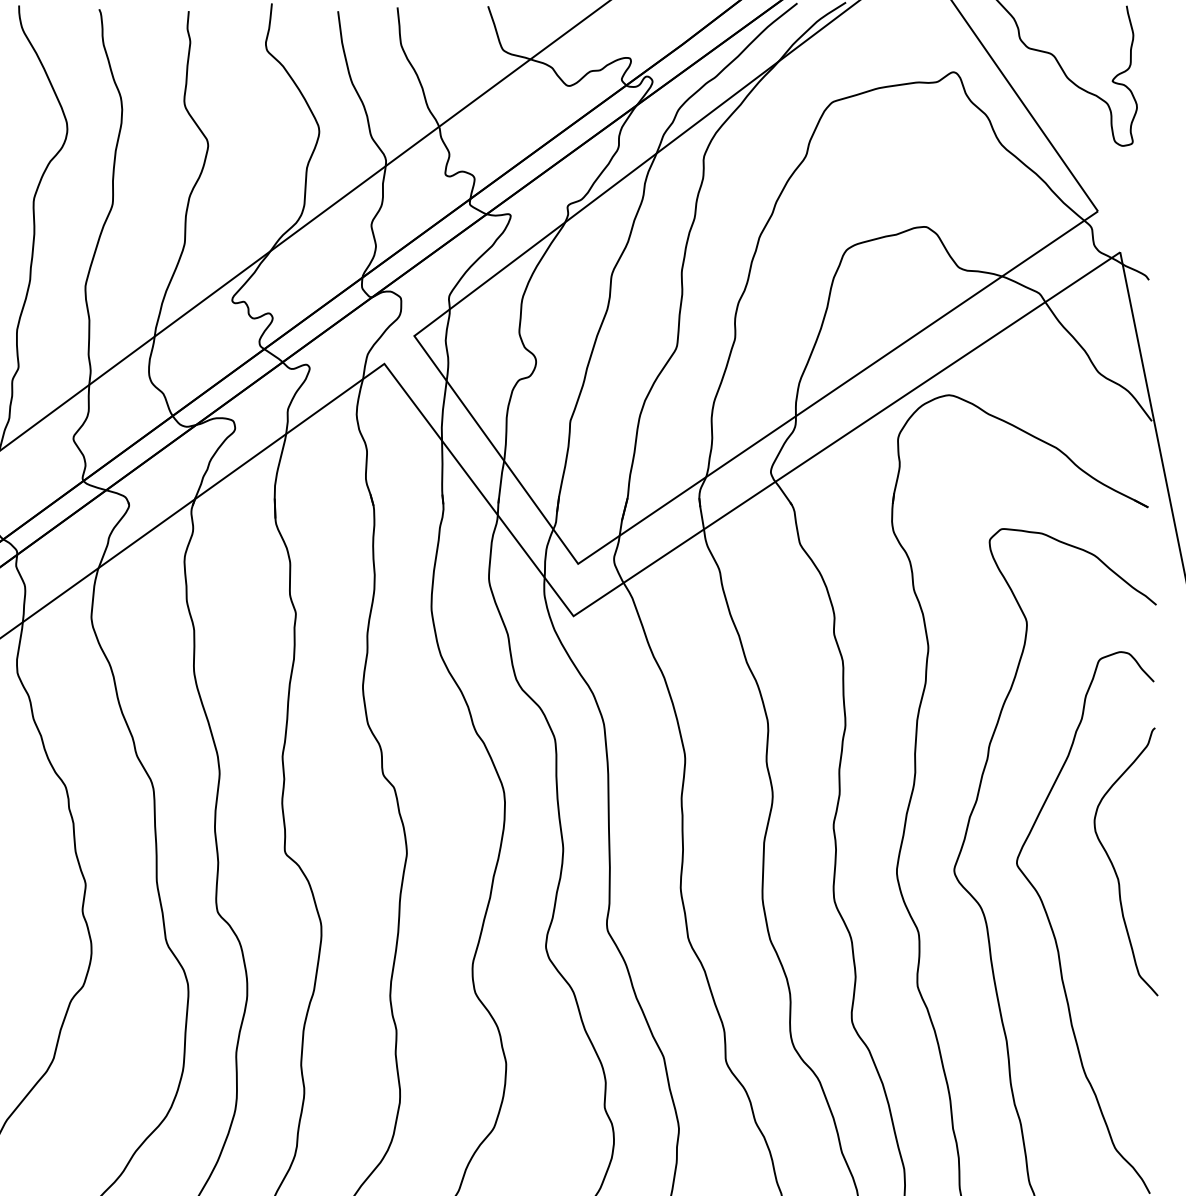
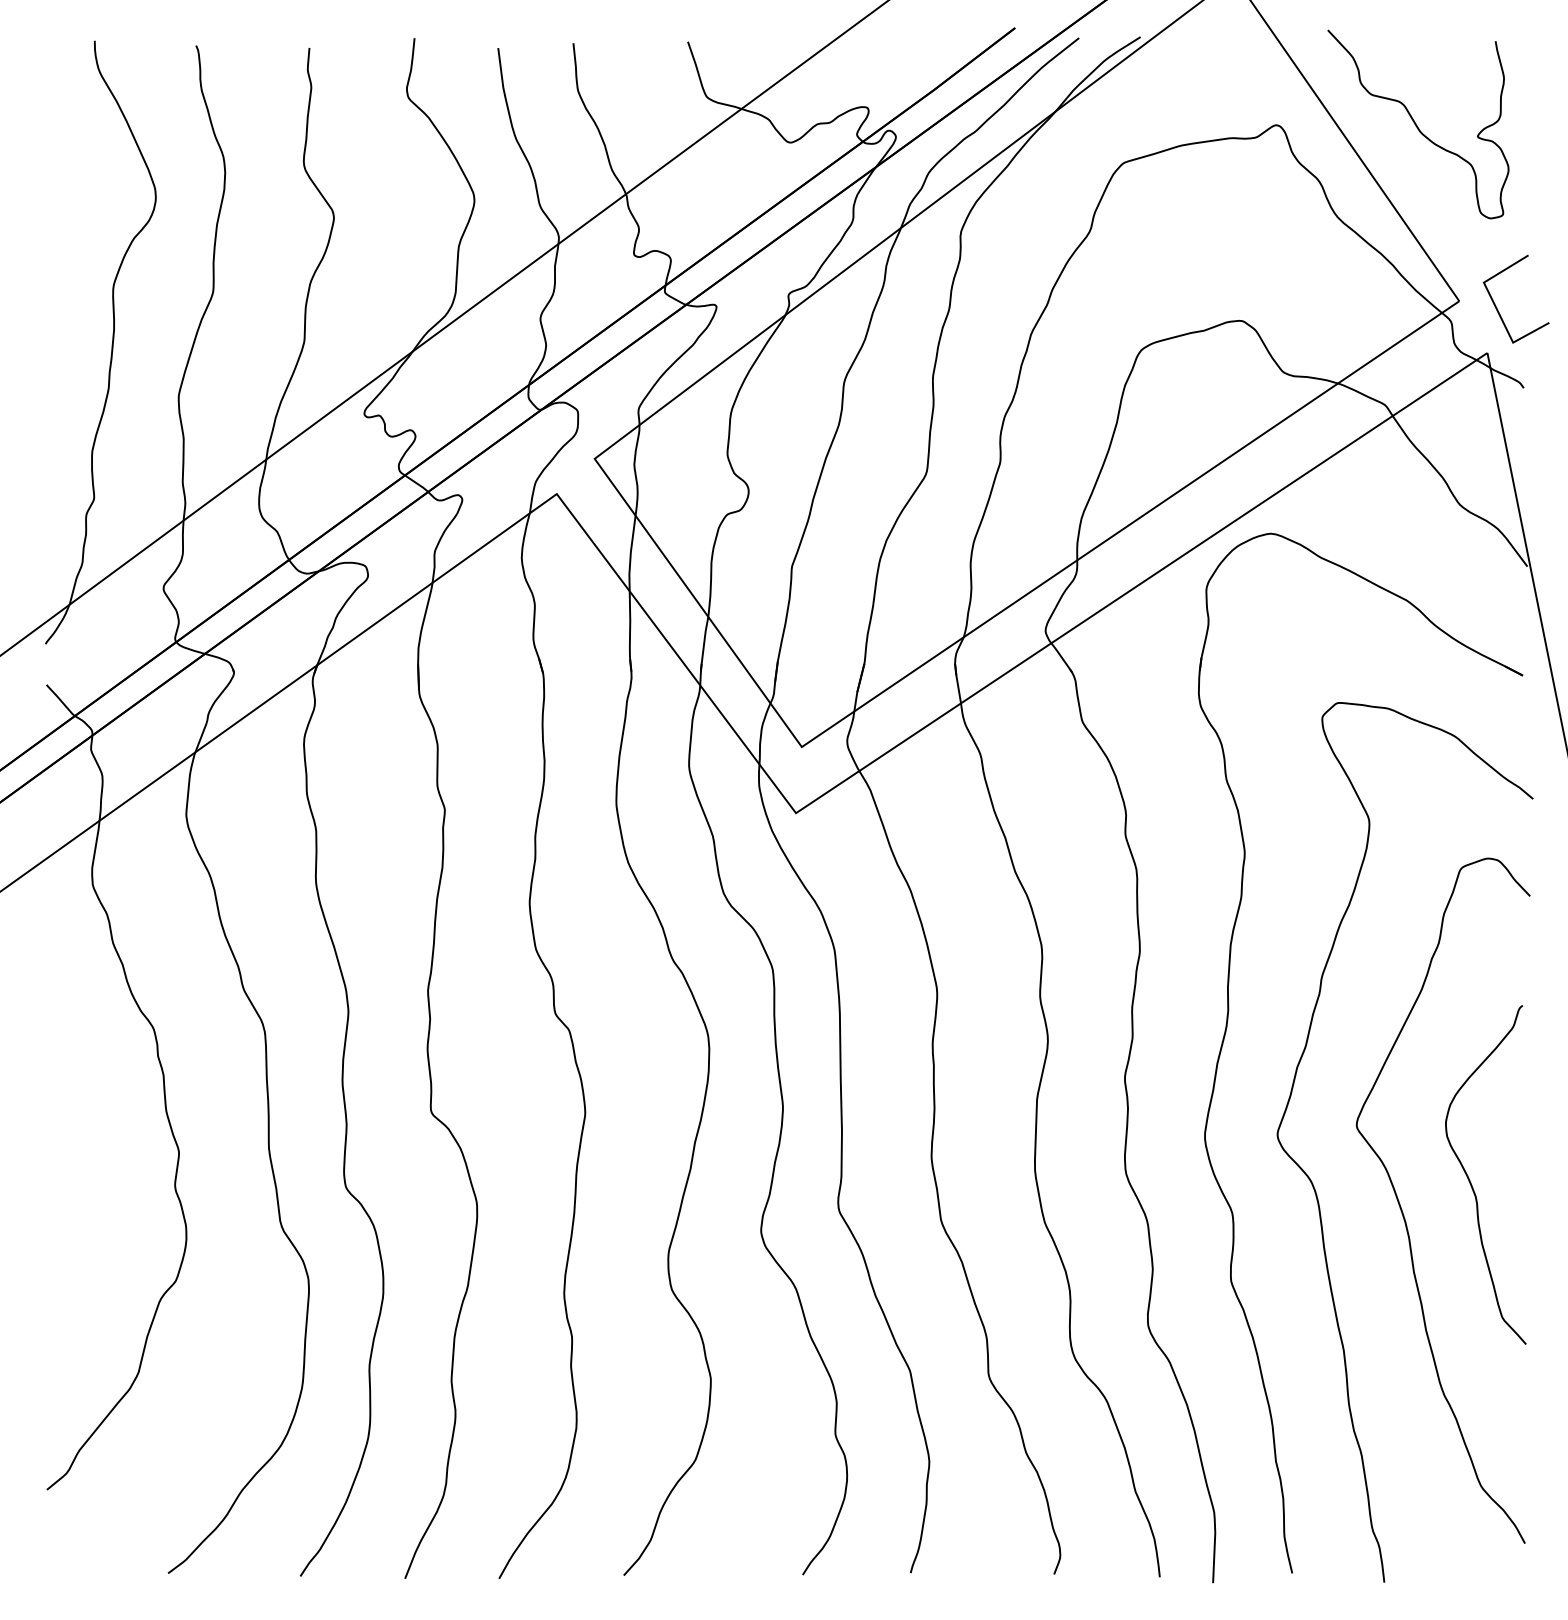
line: (1128, 216) -> (1497, 307), added
curve: (1114, 867) -> (1471, 1182), moved

